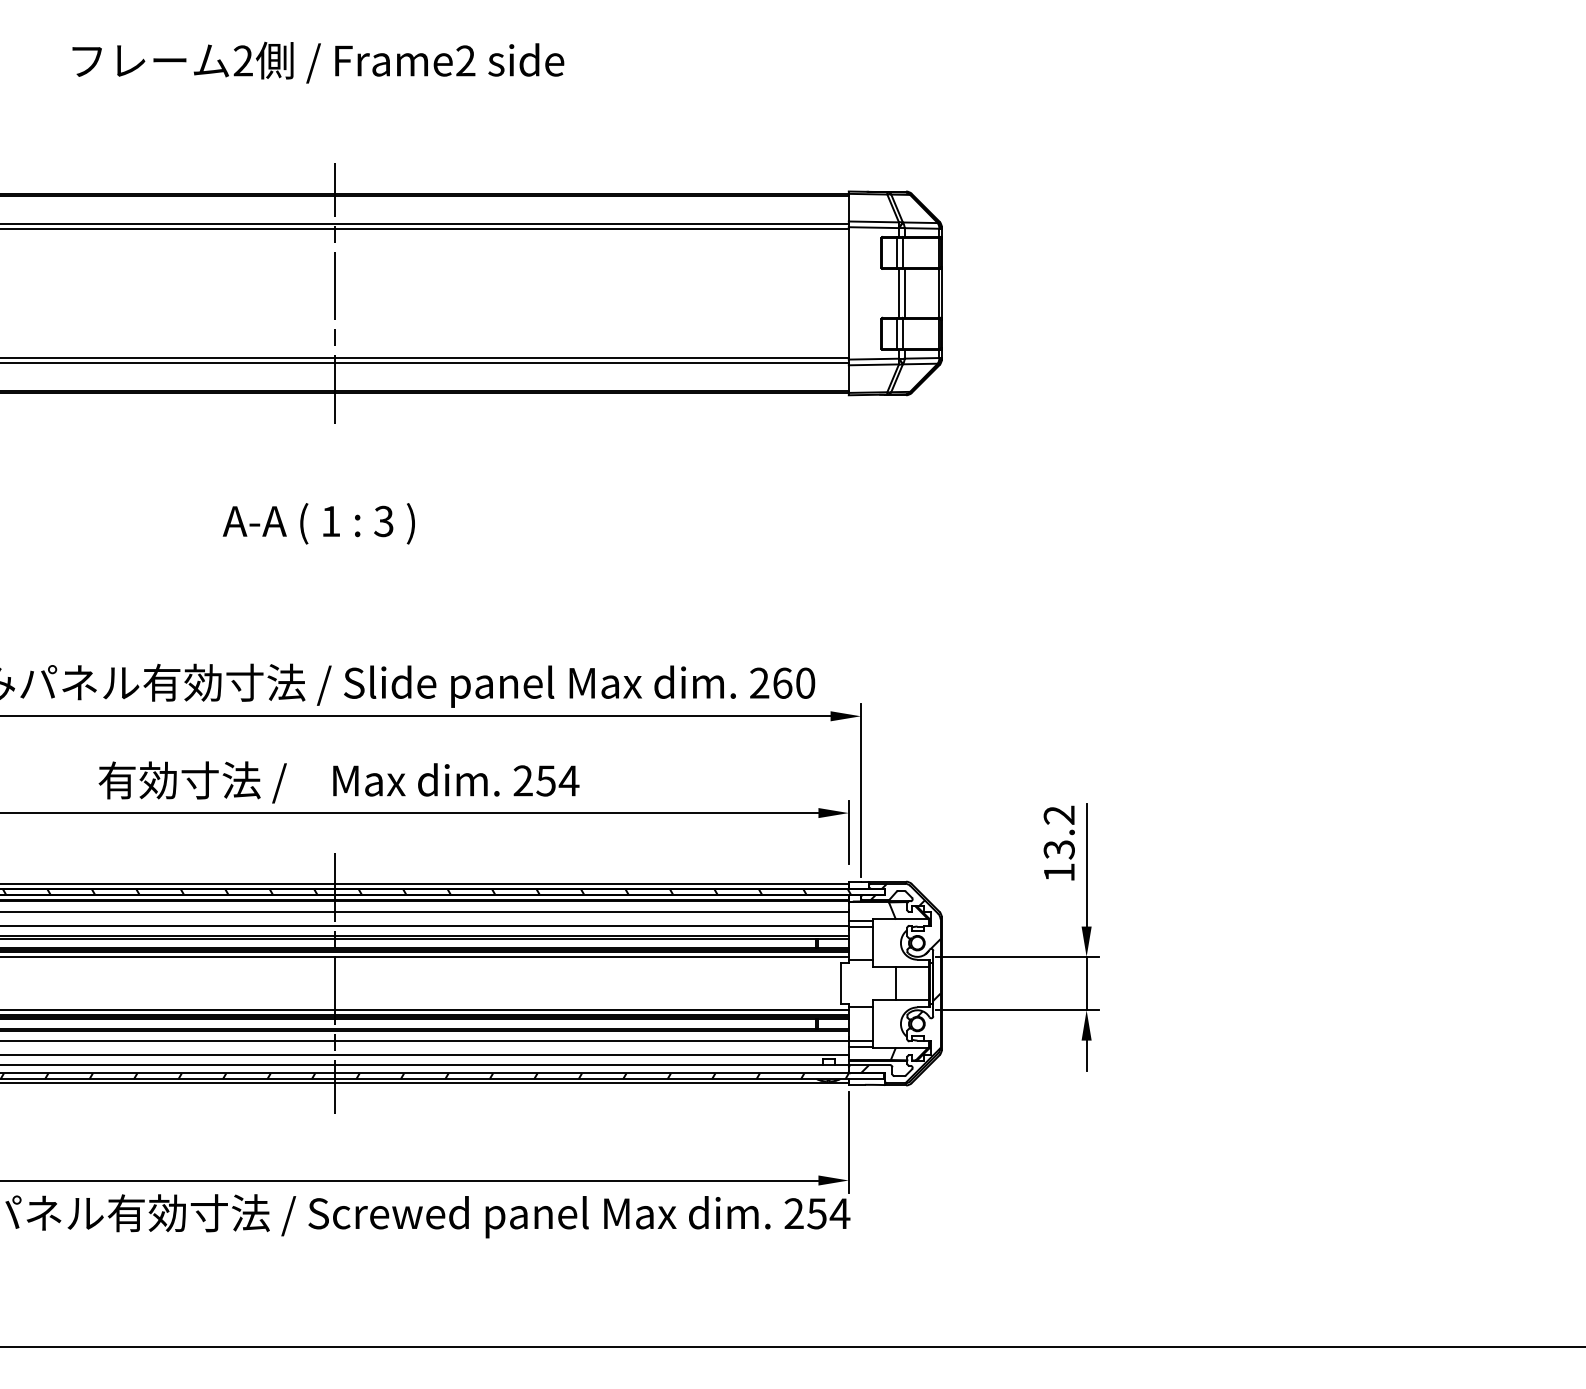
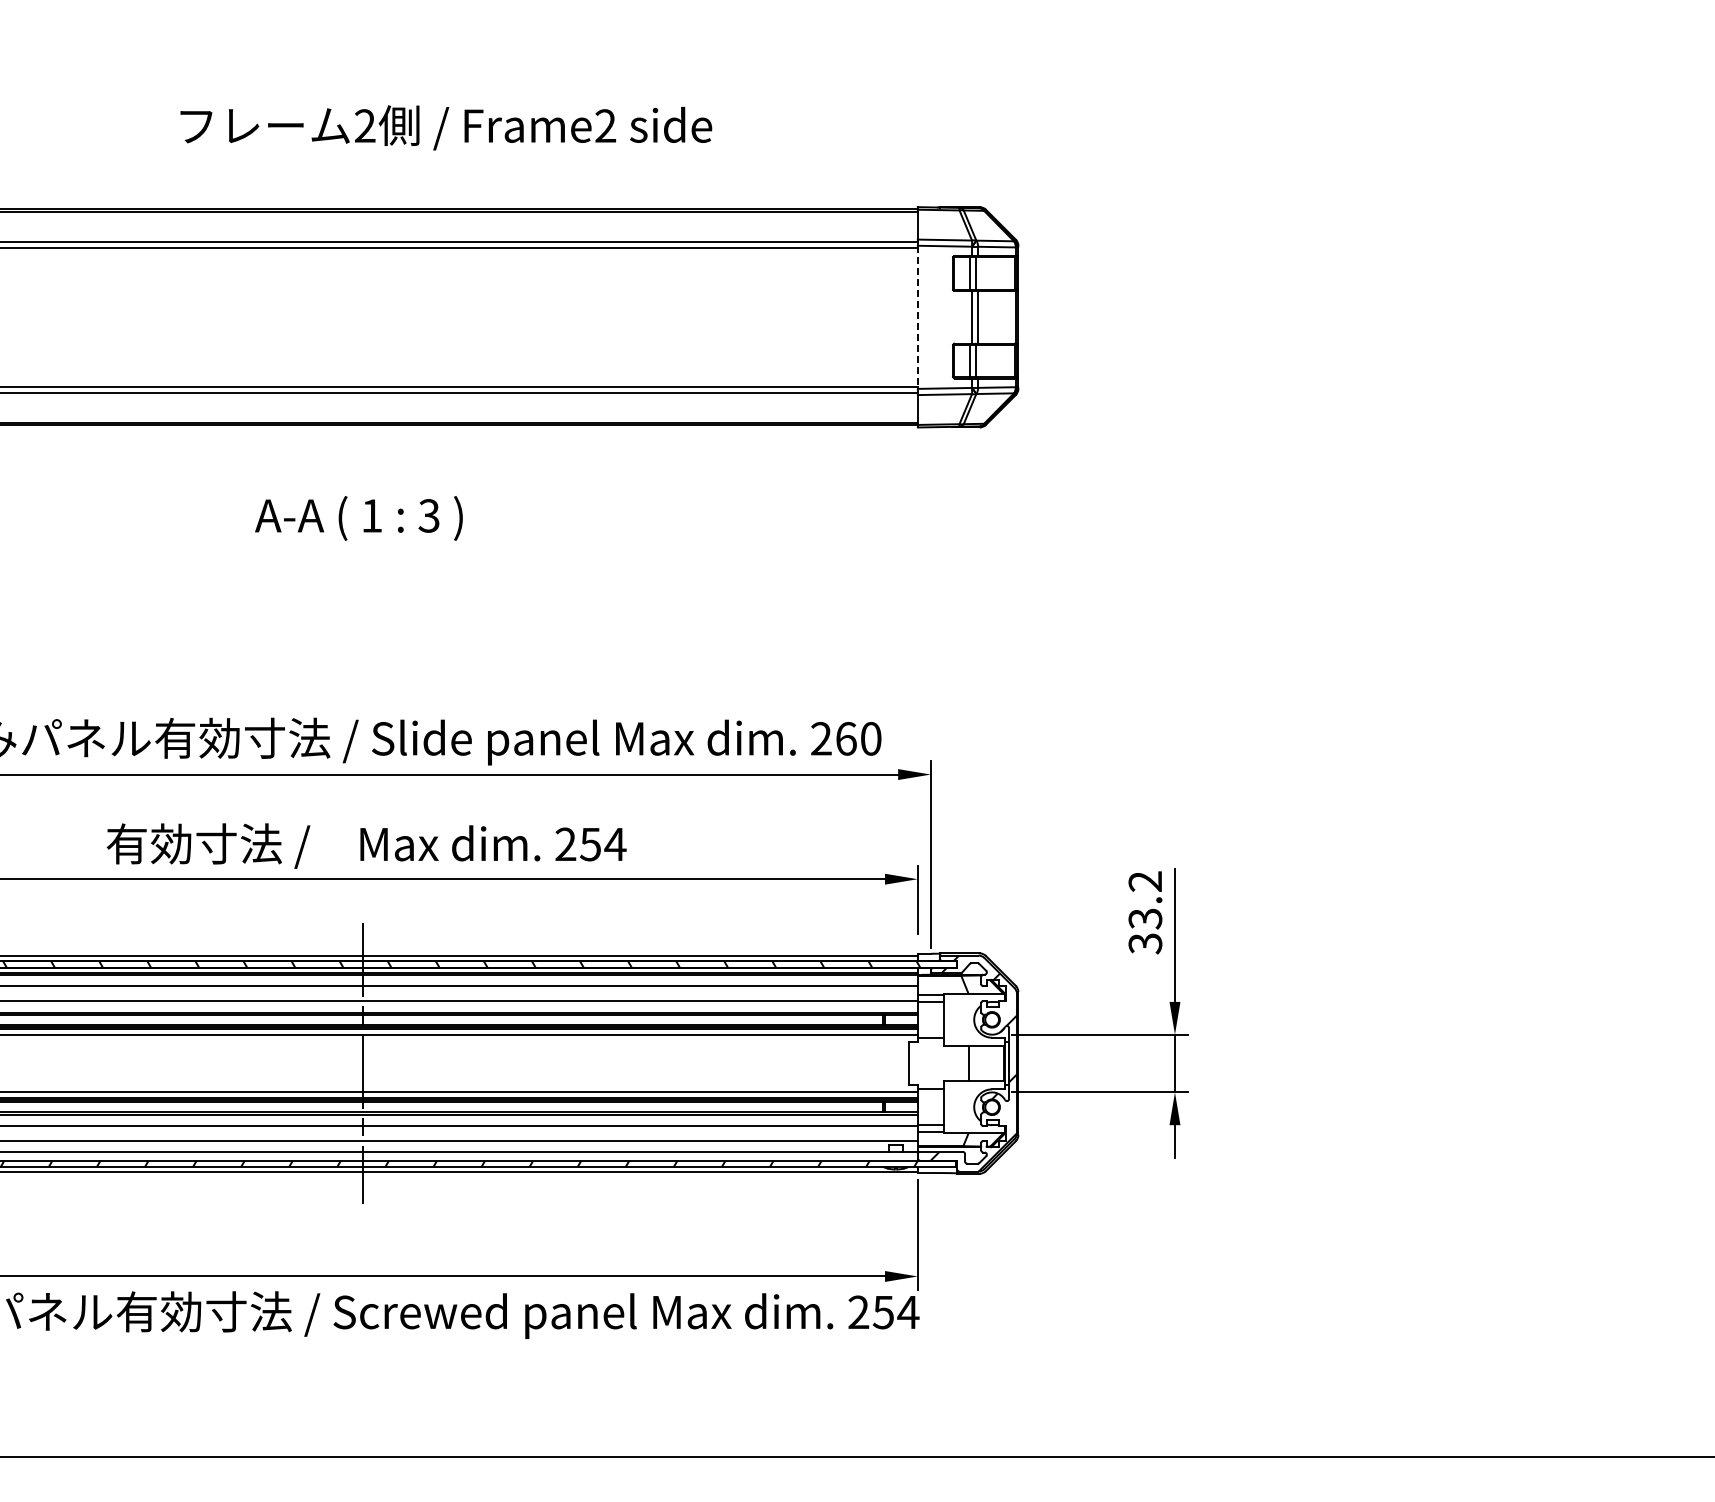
text: (318, 62) -> (446, 127), moved
line: (335, 293) -> (362, 317), removed
line: (848, 293) -> (917, 317), solid -> dashed
text: (318, 523) -> (358, 518), moved
text: (1059, 872) -> (1145, 943), 13.2 -> 33.2

